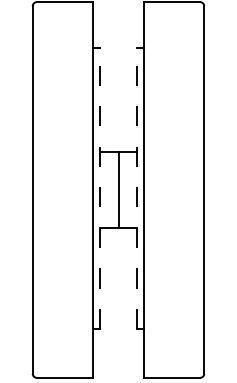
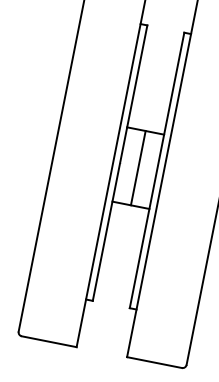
line: (99, 188) -> (119, 163), dashed -> solid
line: (137, 188) -> (157, 170), dashed -> solid

